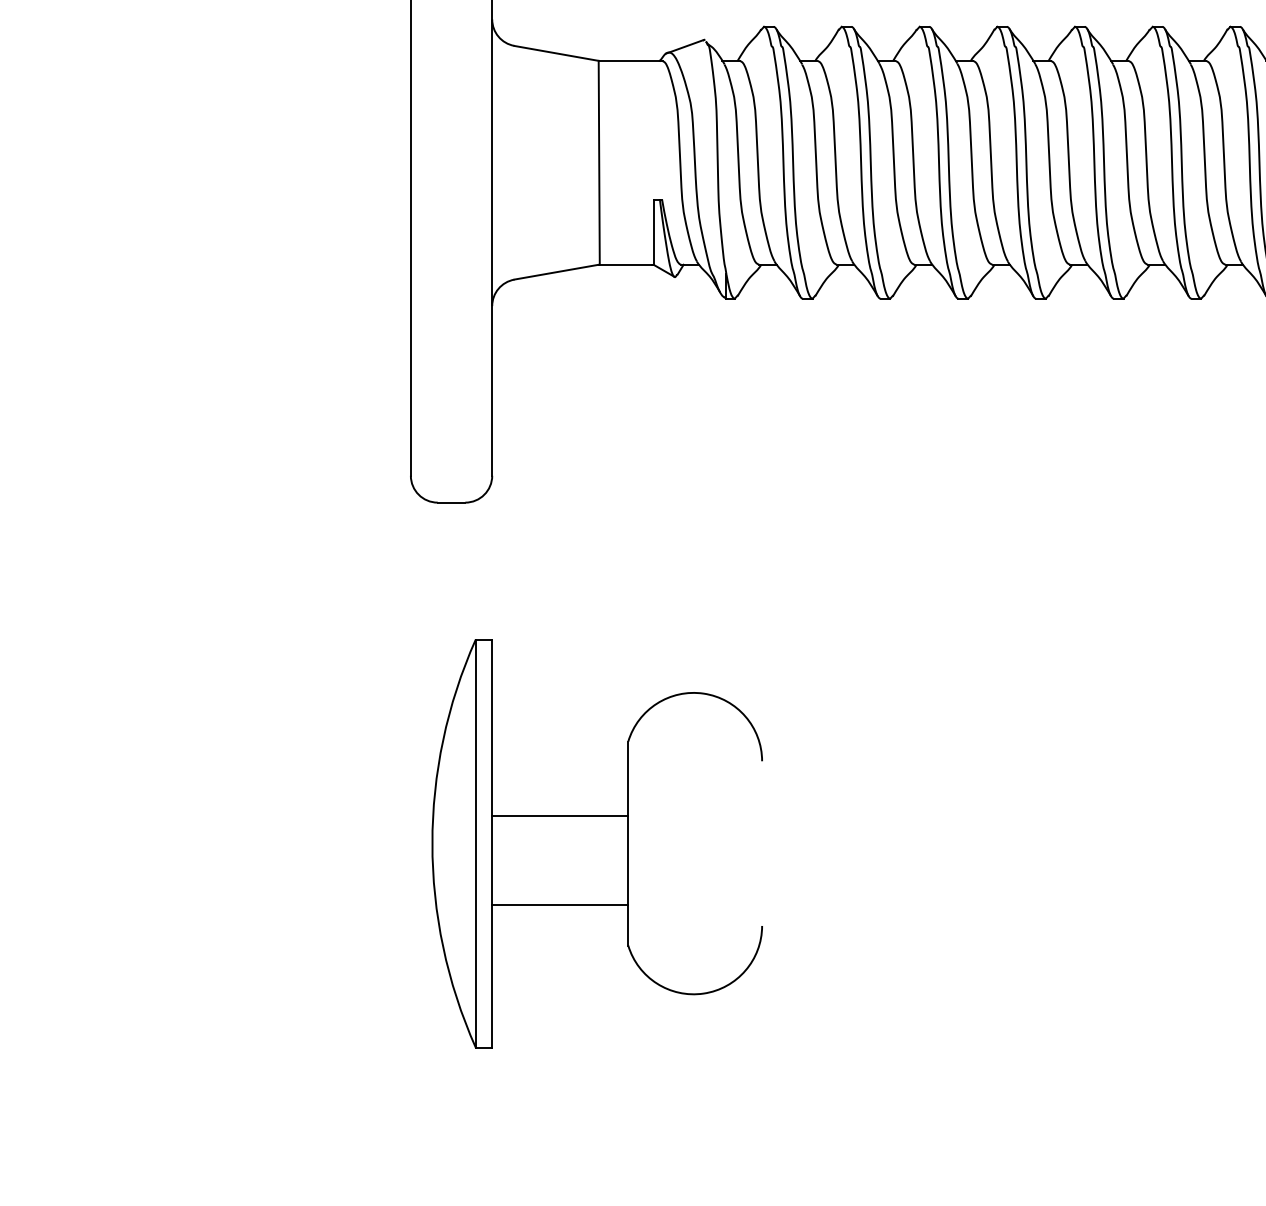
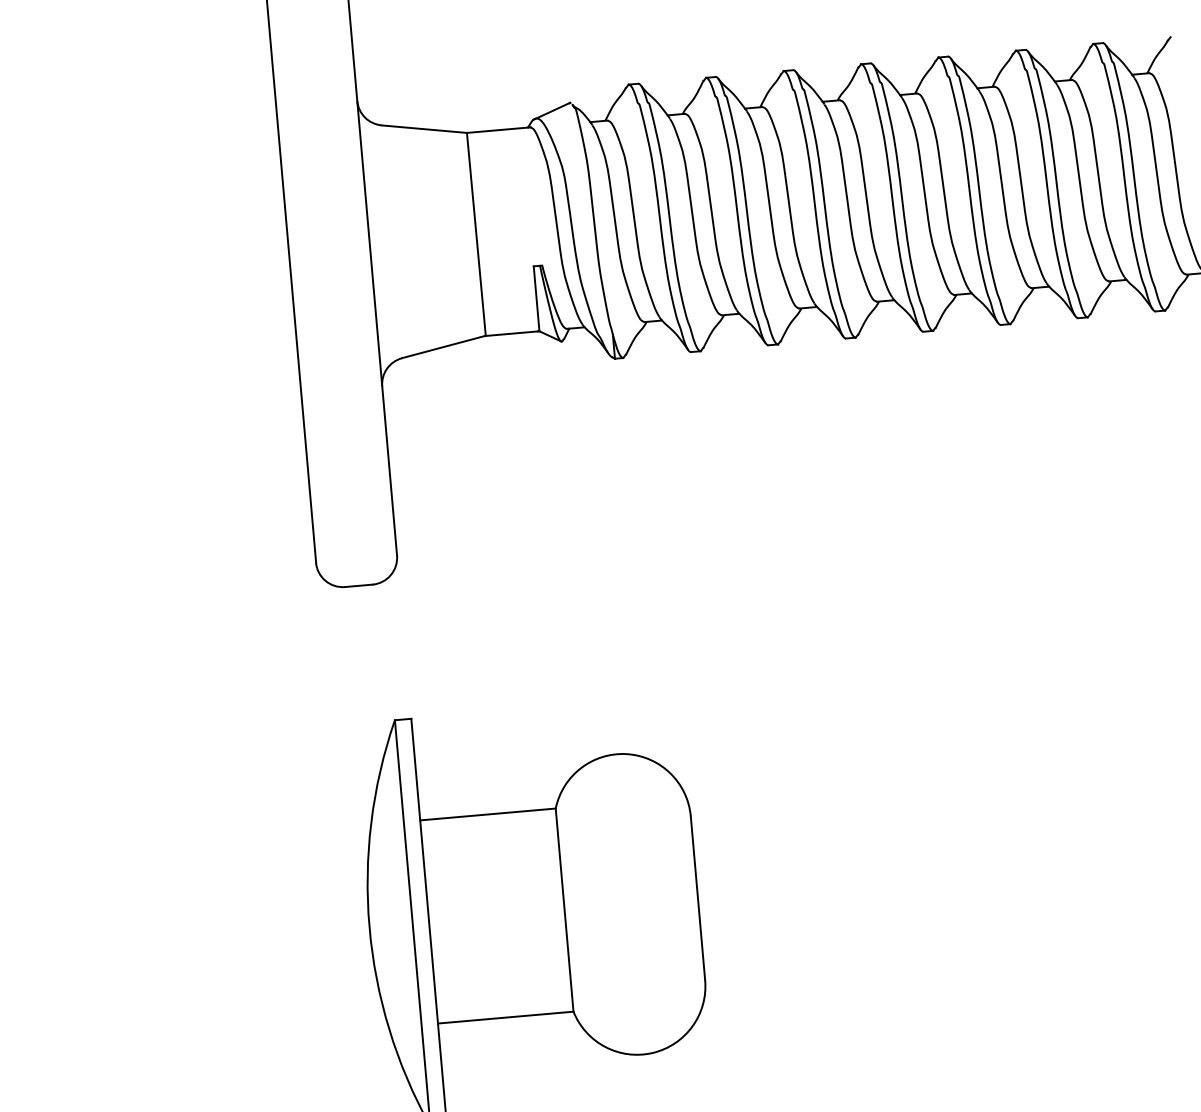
line: (560, 815) -> (488, 814), moved
line: (762, 843) -> (698, 898), added
line: (560, 904) -> (506, 1017), moved

